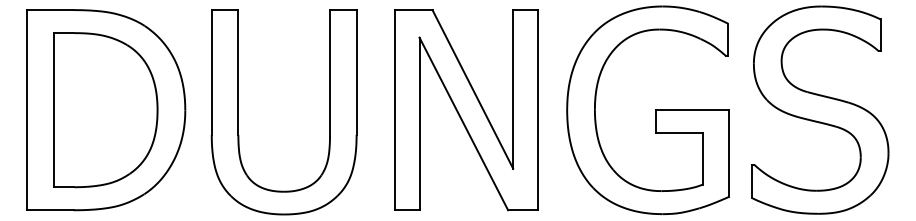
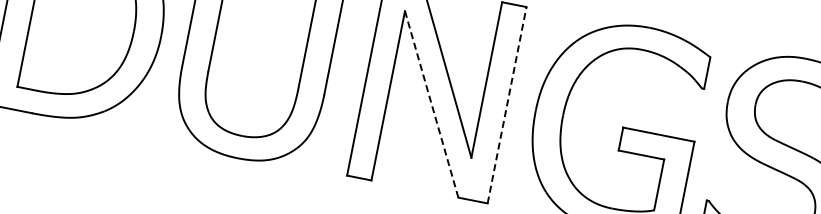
line: (537, 109) -> (506, 104), solid -> dashed
line: (464, 124) -> (432, 105), solid -> dashed

